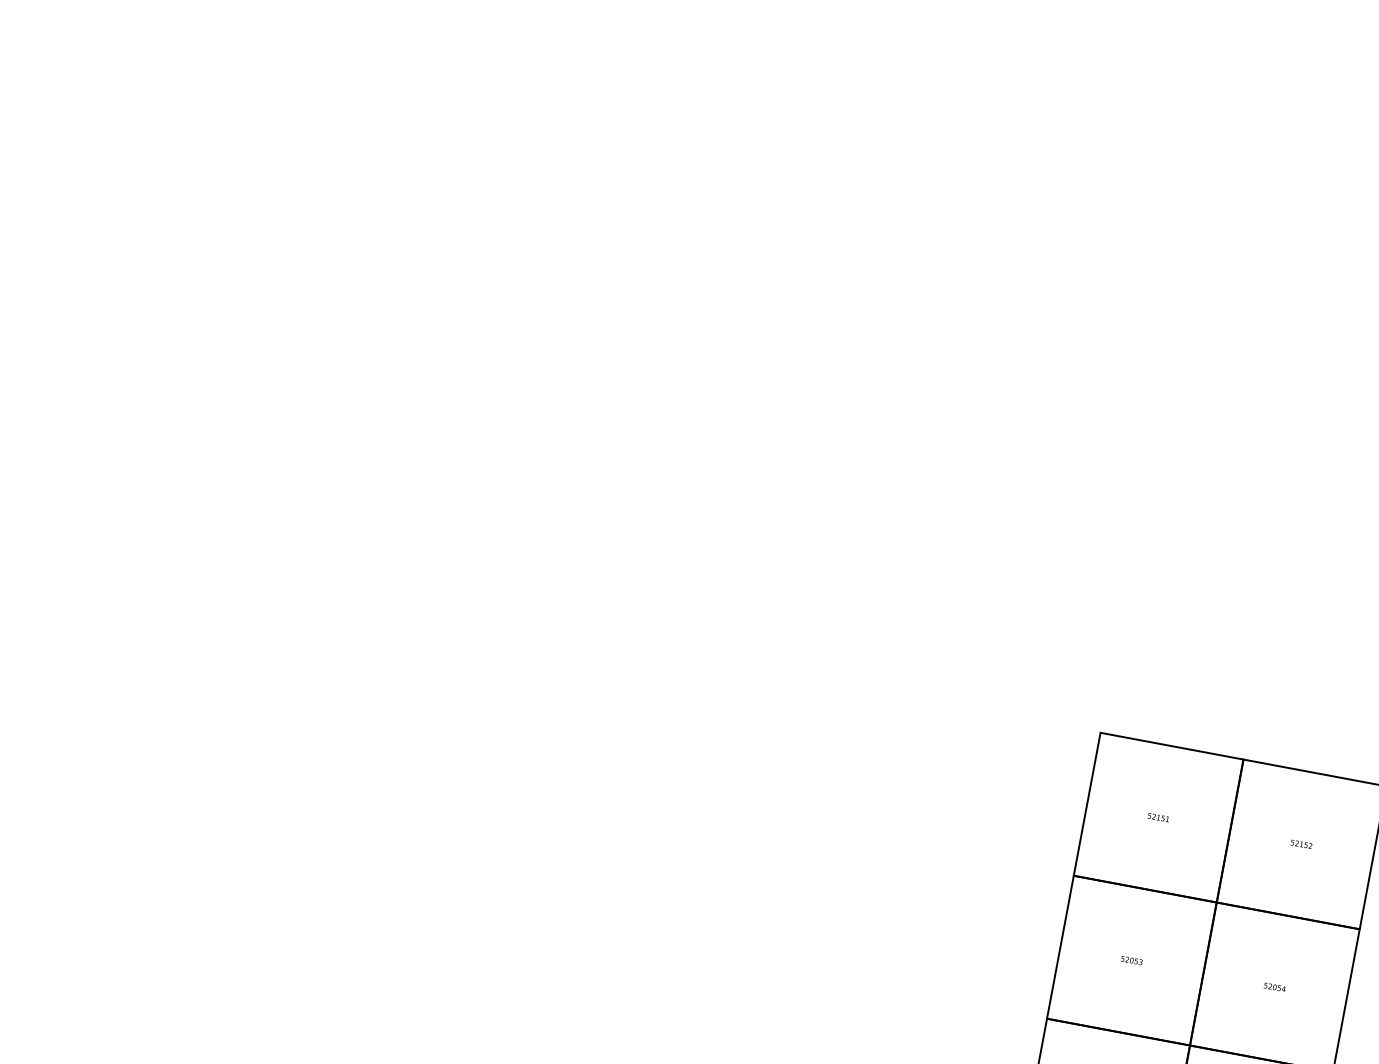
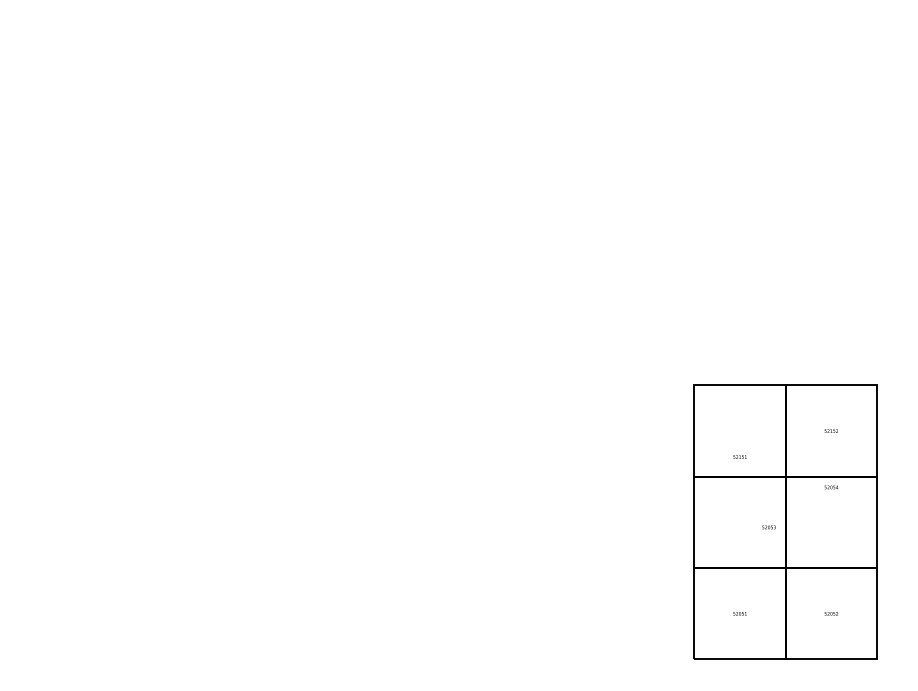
text: (1157, 816) -> (739, 456), moved
text: (1130, 960) -> (768, 527), moved
text: (1274, 987) -> (831, 487), moved

